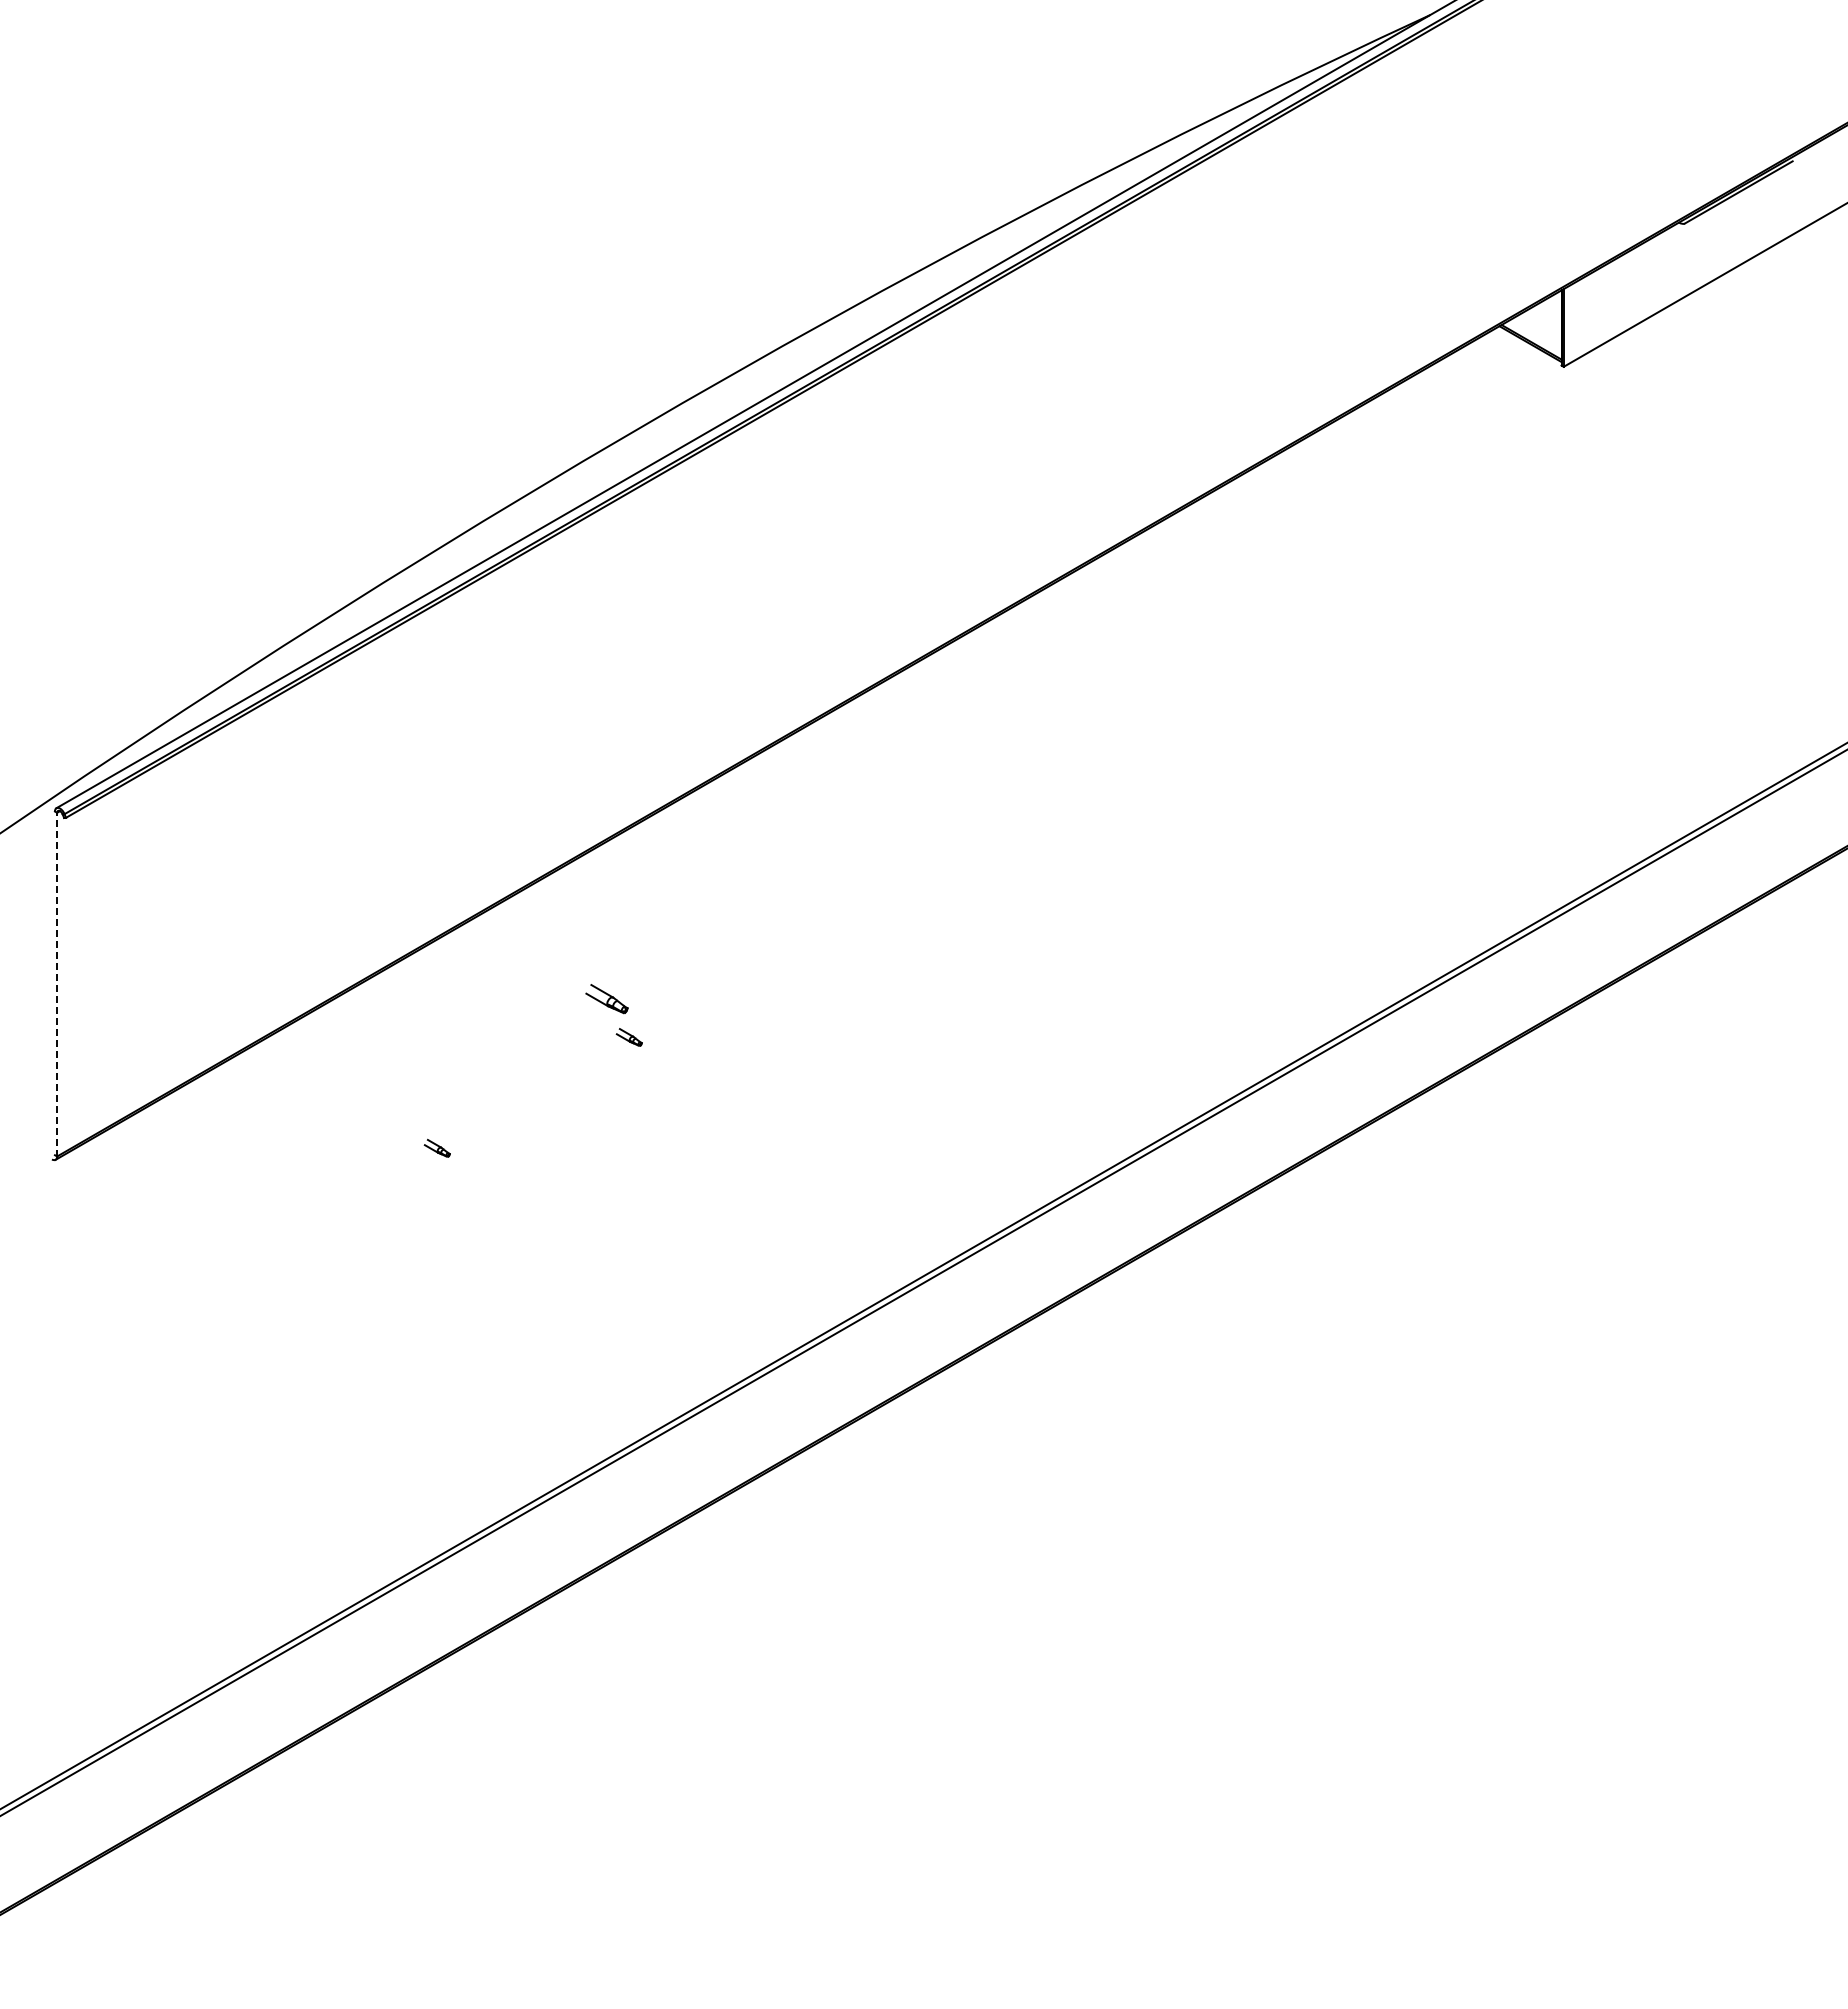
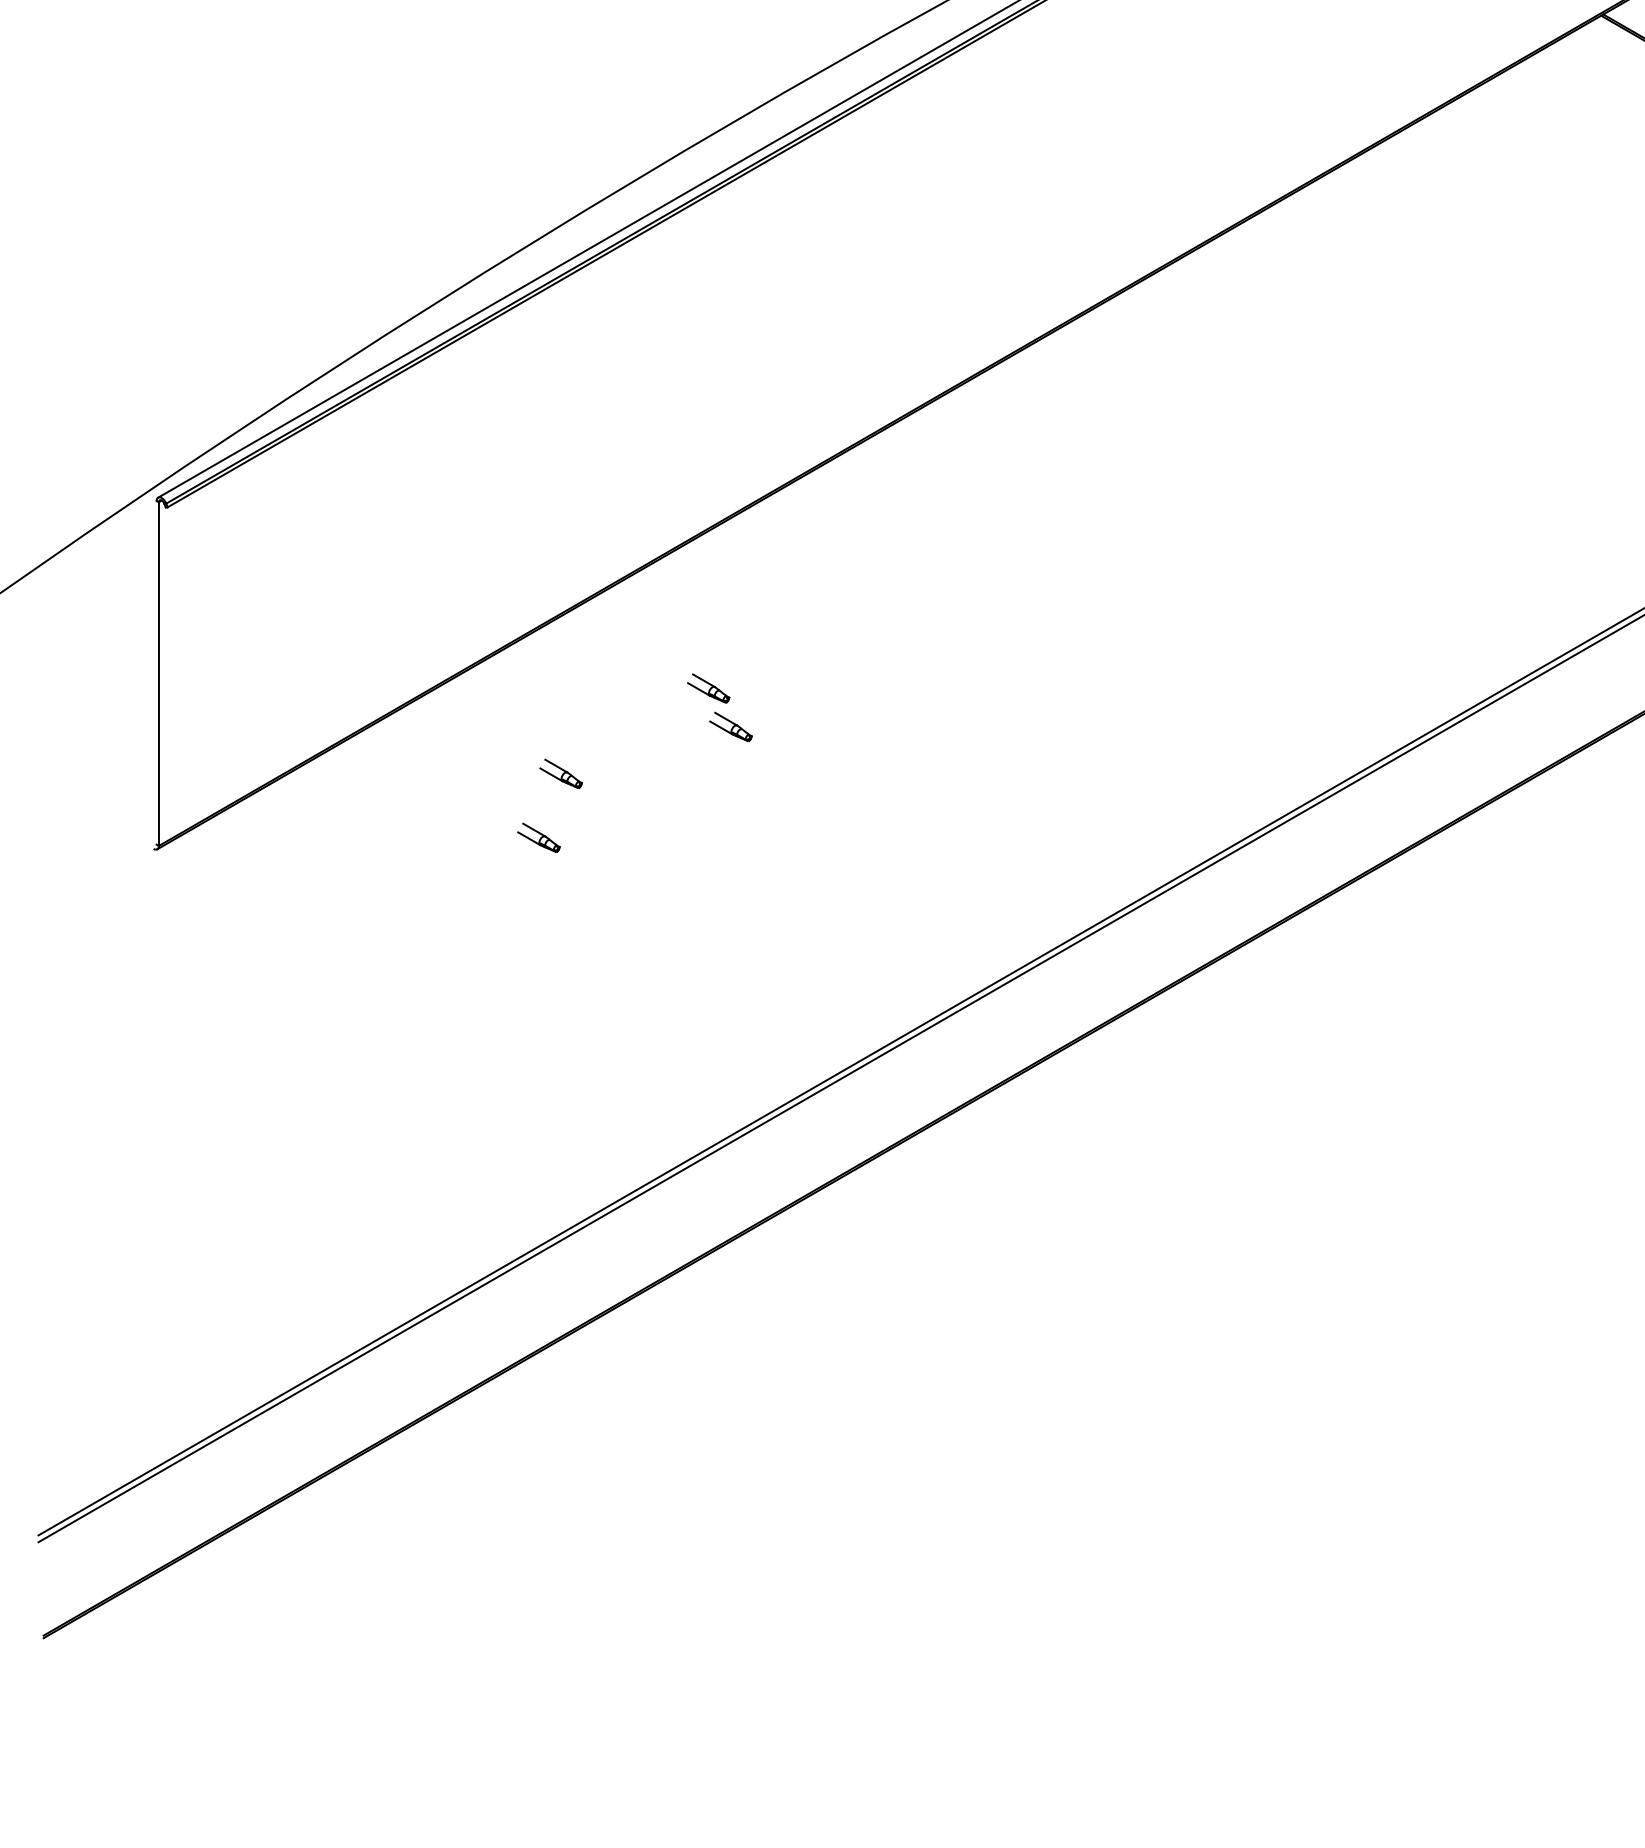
line: (57, 984) -> (159, 673), dashed -> solid
part: (629, 1037) -> (731, 726), size x1.67
part: (459, 1084) -> (561, 773), added
part: (437, 1148) -> (539, 837), size x1.67

